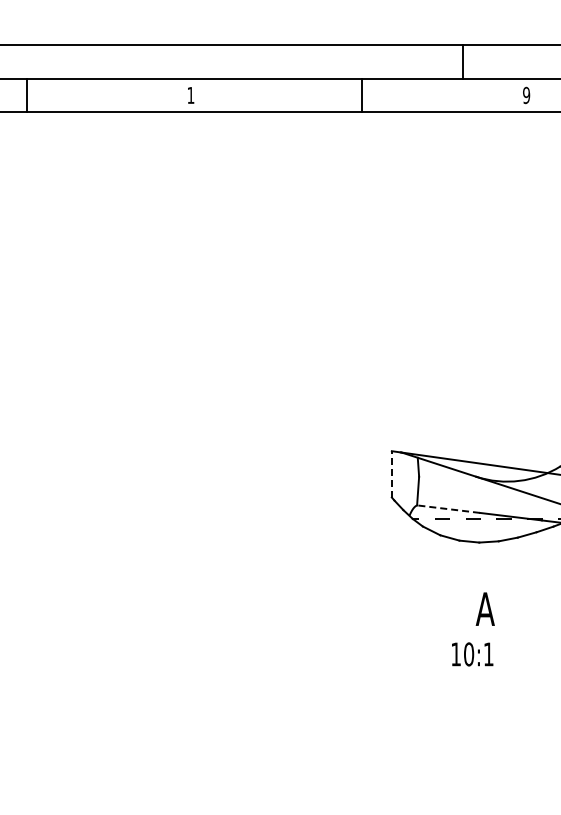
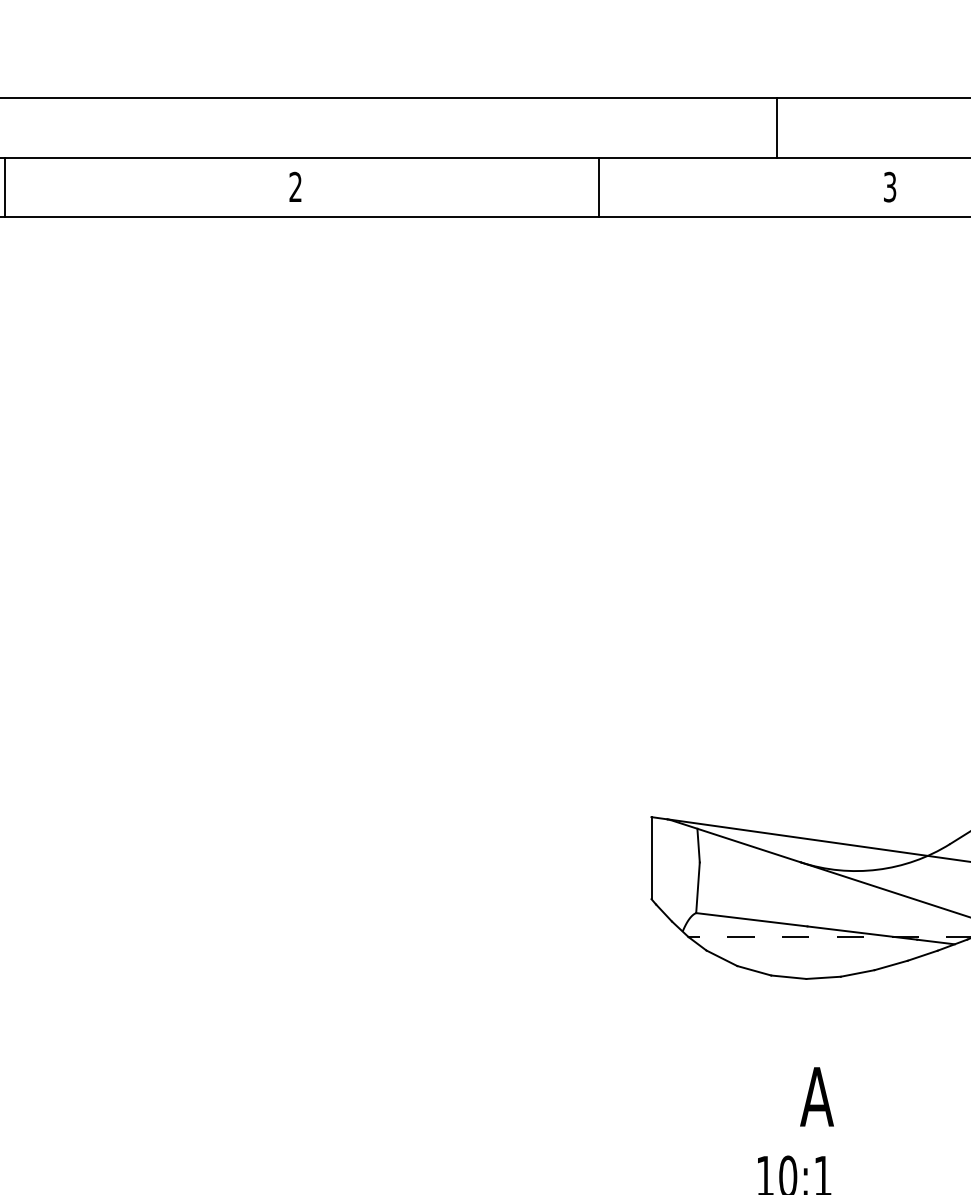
text: (190, 94) -> (294, 185), 1 -> 2
text: (526, 95) -> (889, 187), 9 -> 3
line: (391, 473) -> (650, 856), dashed -> solid
line: (448, 509) -> (751, 920), dashed -> solid

